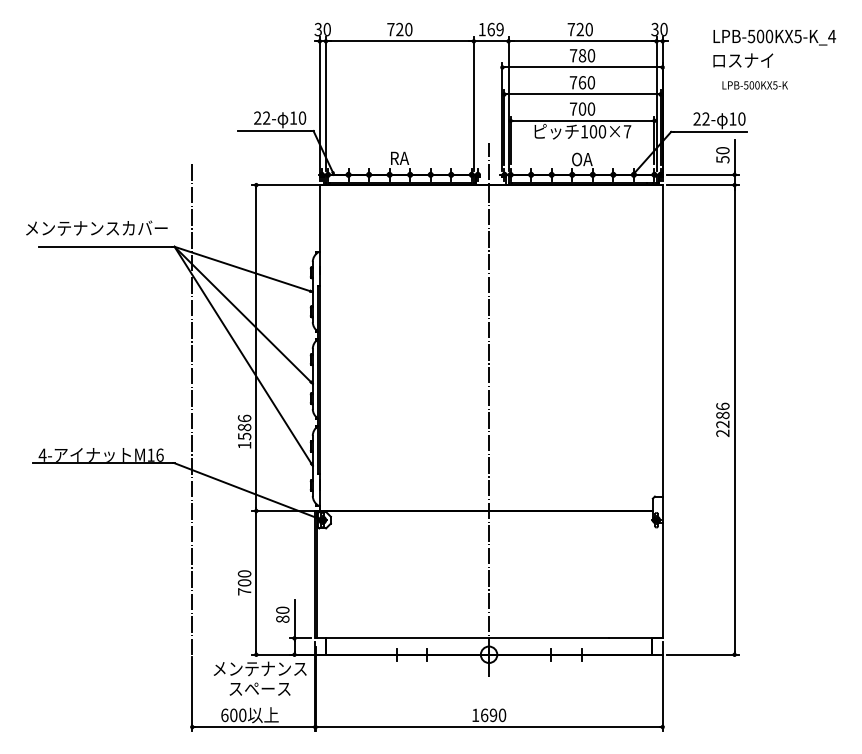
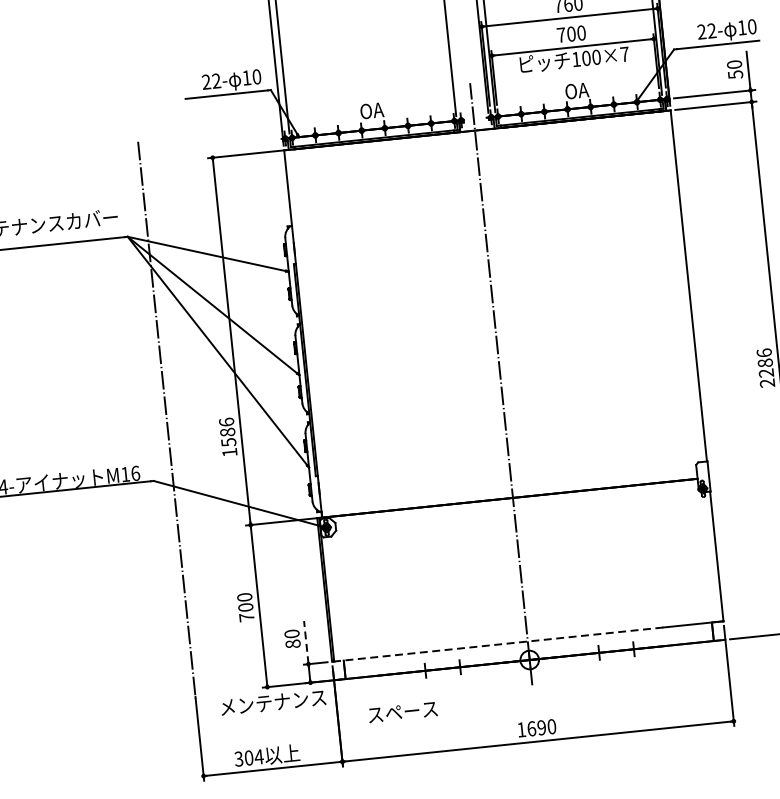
text: (400, 158) -> (372, 110), RA -> OA
line: (294, 618) -> (306, 641), solid -> dashed
line: (462, 638) -> (497, 644), solid -> dashed
text: (259, 688) -> (402, 711), moved
text: (233, 715) -> (248, 758), 600 -> 304

